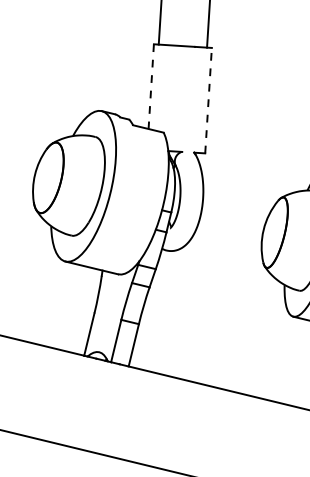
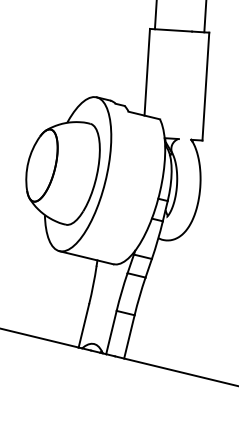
line: (151, 87) -> (147, 73), dashed -> solid
line: (208, 100) -> (205, 86), dashed -> solid

